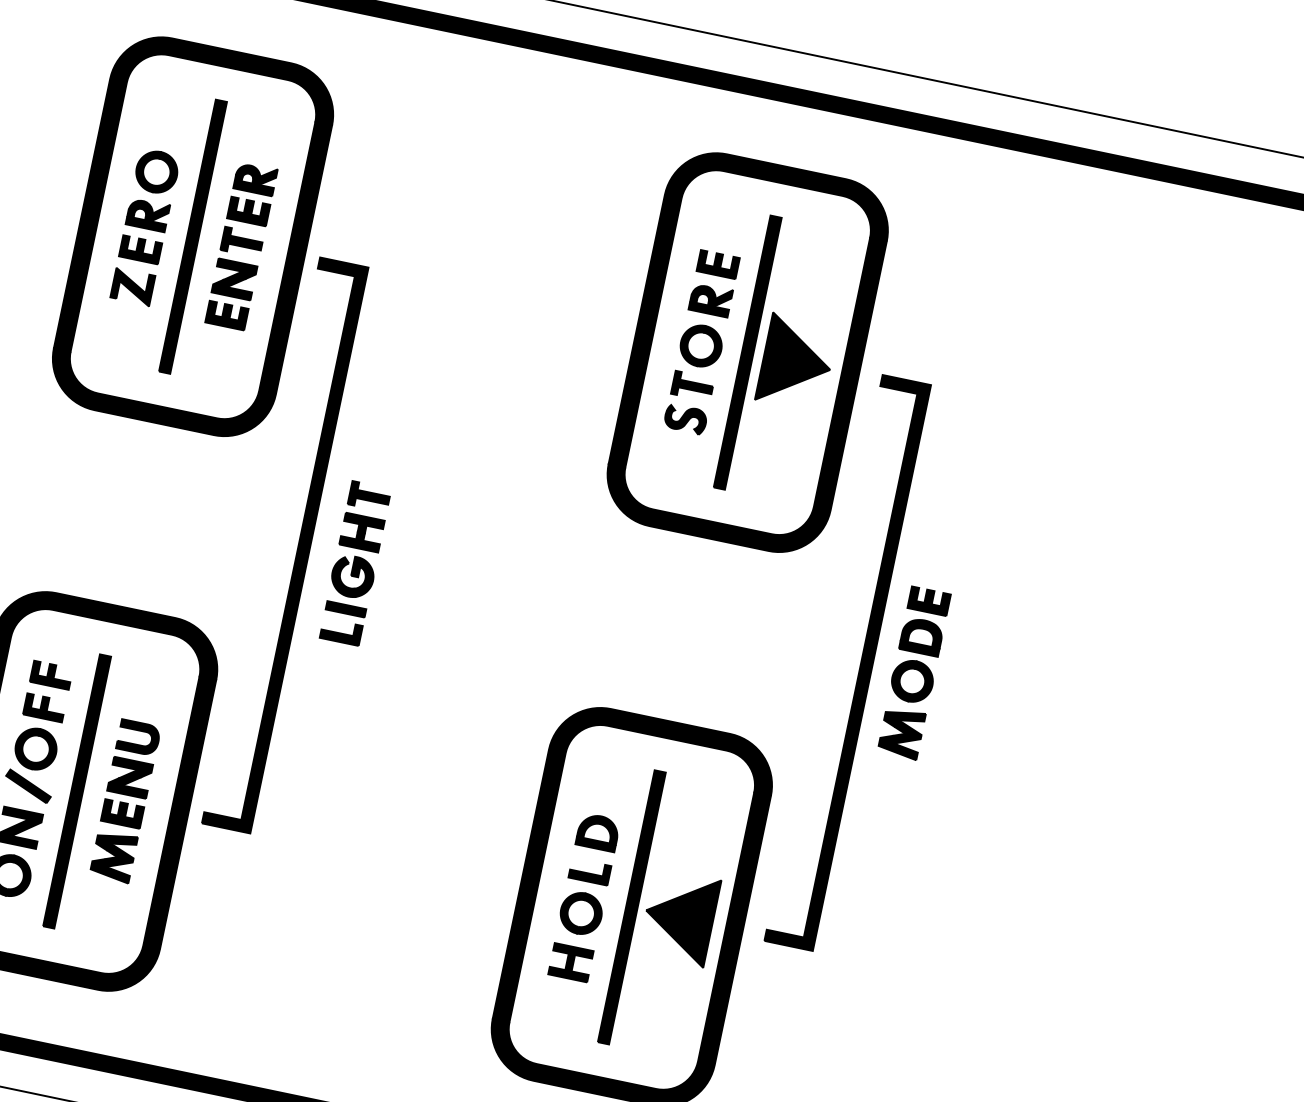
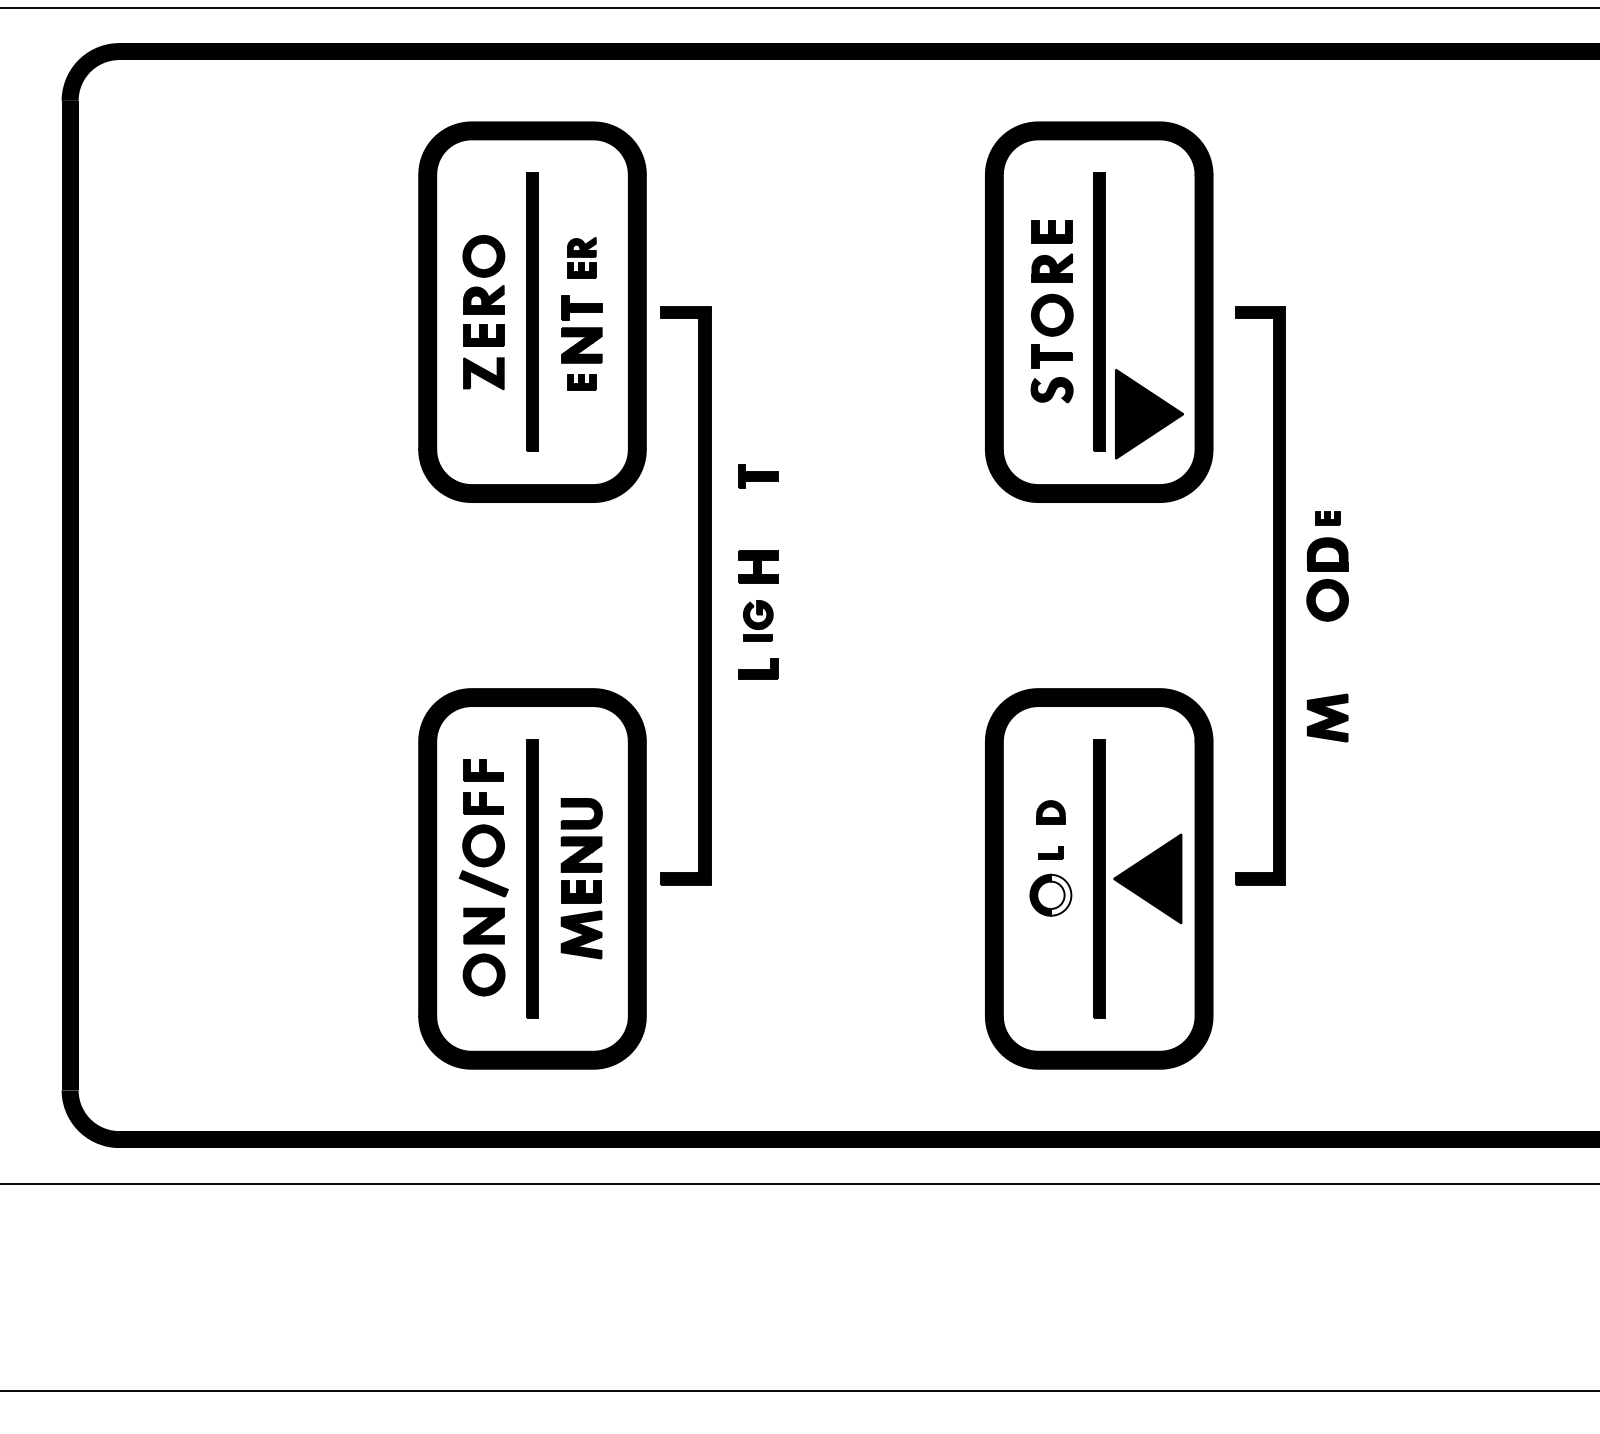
part: (252, 193) -> (581, 257), size x0.7
part: (226, 315) -> (581, 382), size x0.7
part: (796, 363) -> (1149, 414), moved
part: (369, 496) -> (758, 476), moved
part: (350, 584) -> (757, 620), size x0.7
part: (929, 601) -> (1327, 518), size x0.6
part: (901, 732) -> (1327, 717), moved
part: (597, 832) -> (1050, 812), size x0.7
part: (589, 871) -> (1050, 852), size x0.6
fill: (590, 914) -> (1060, 894), removed
part: (570, 962) -> (1050, 945), removed

